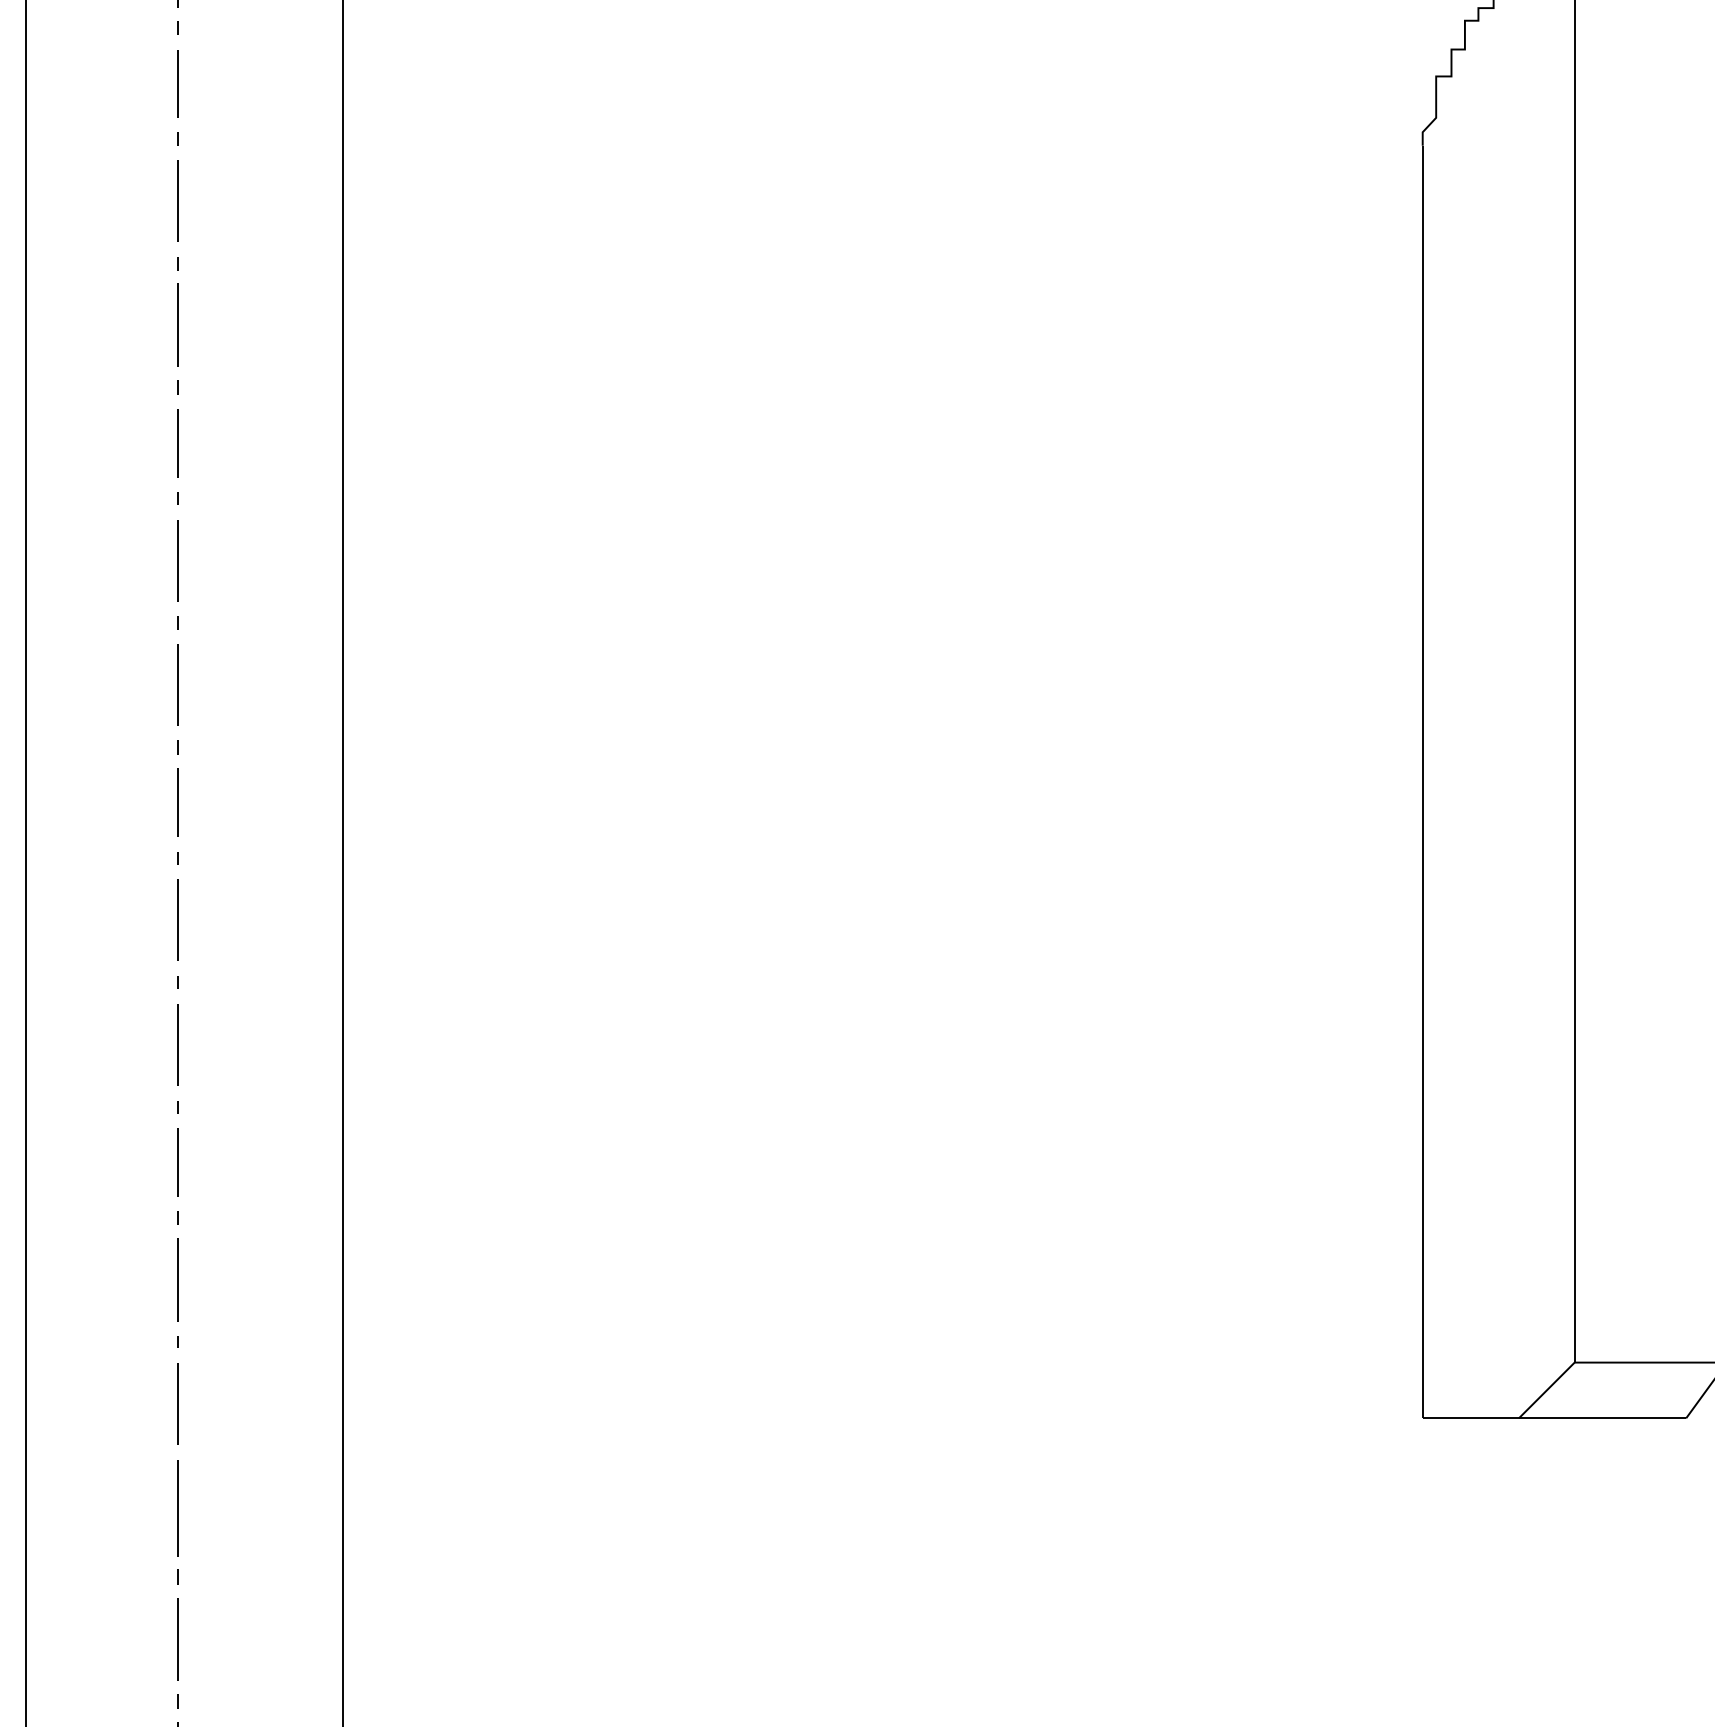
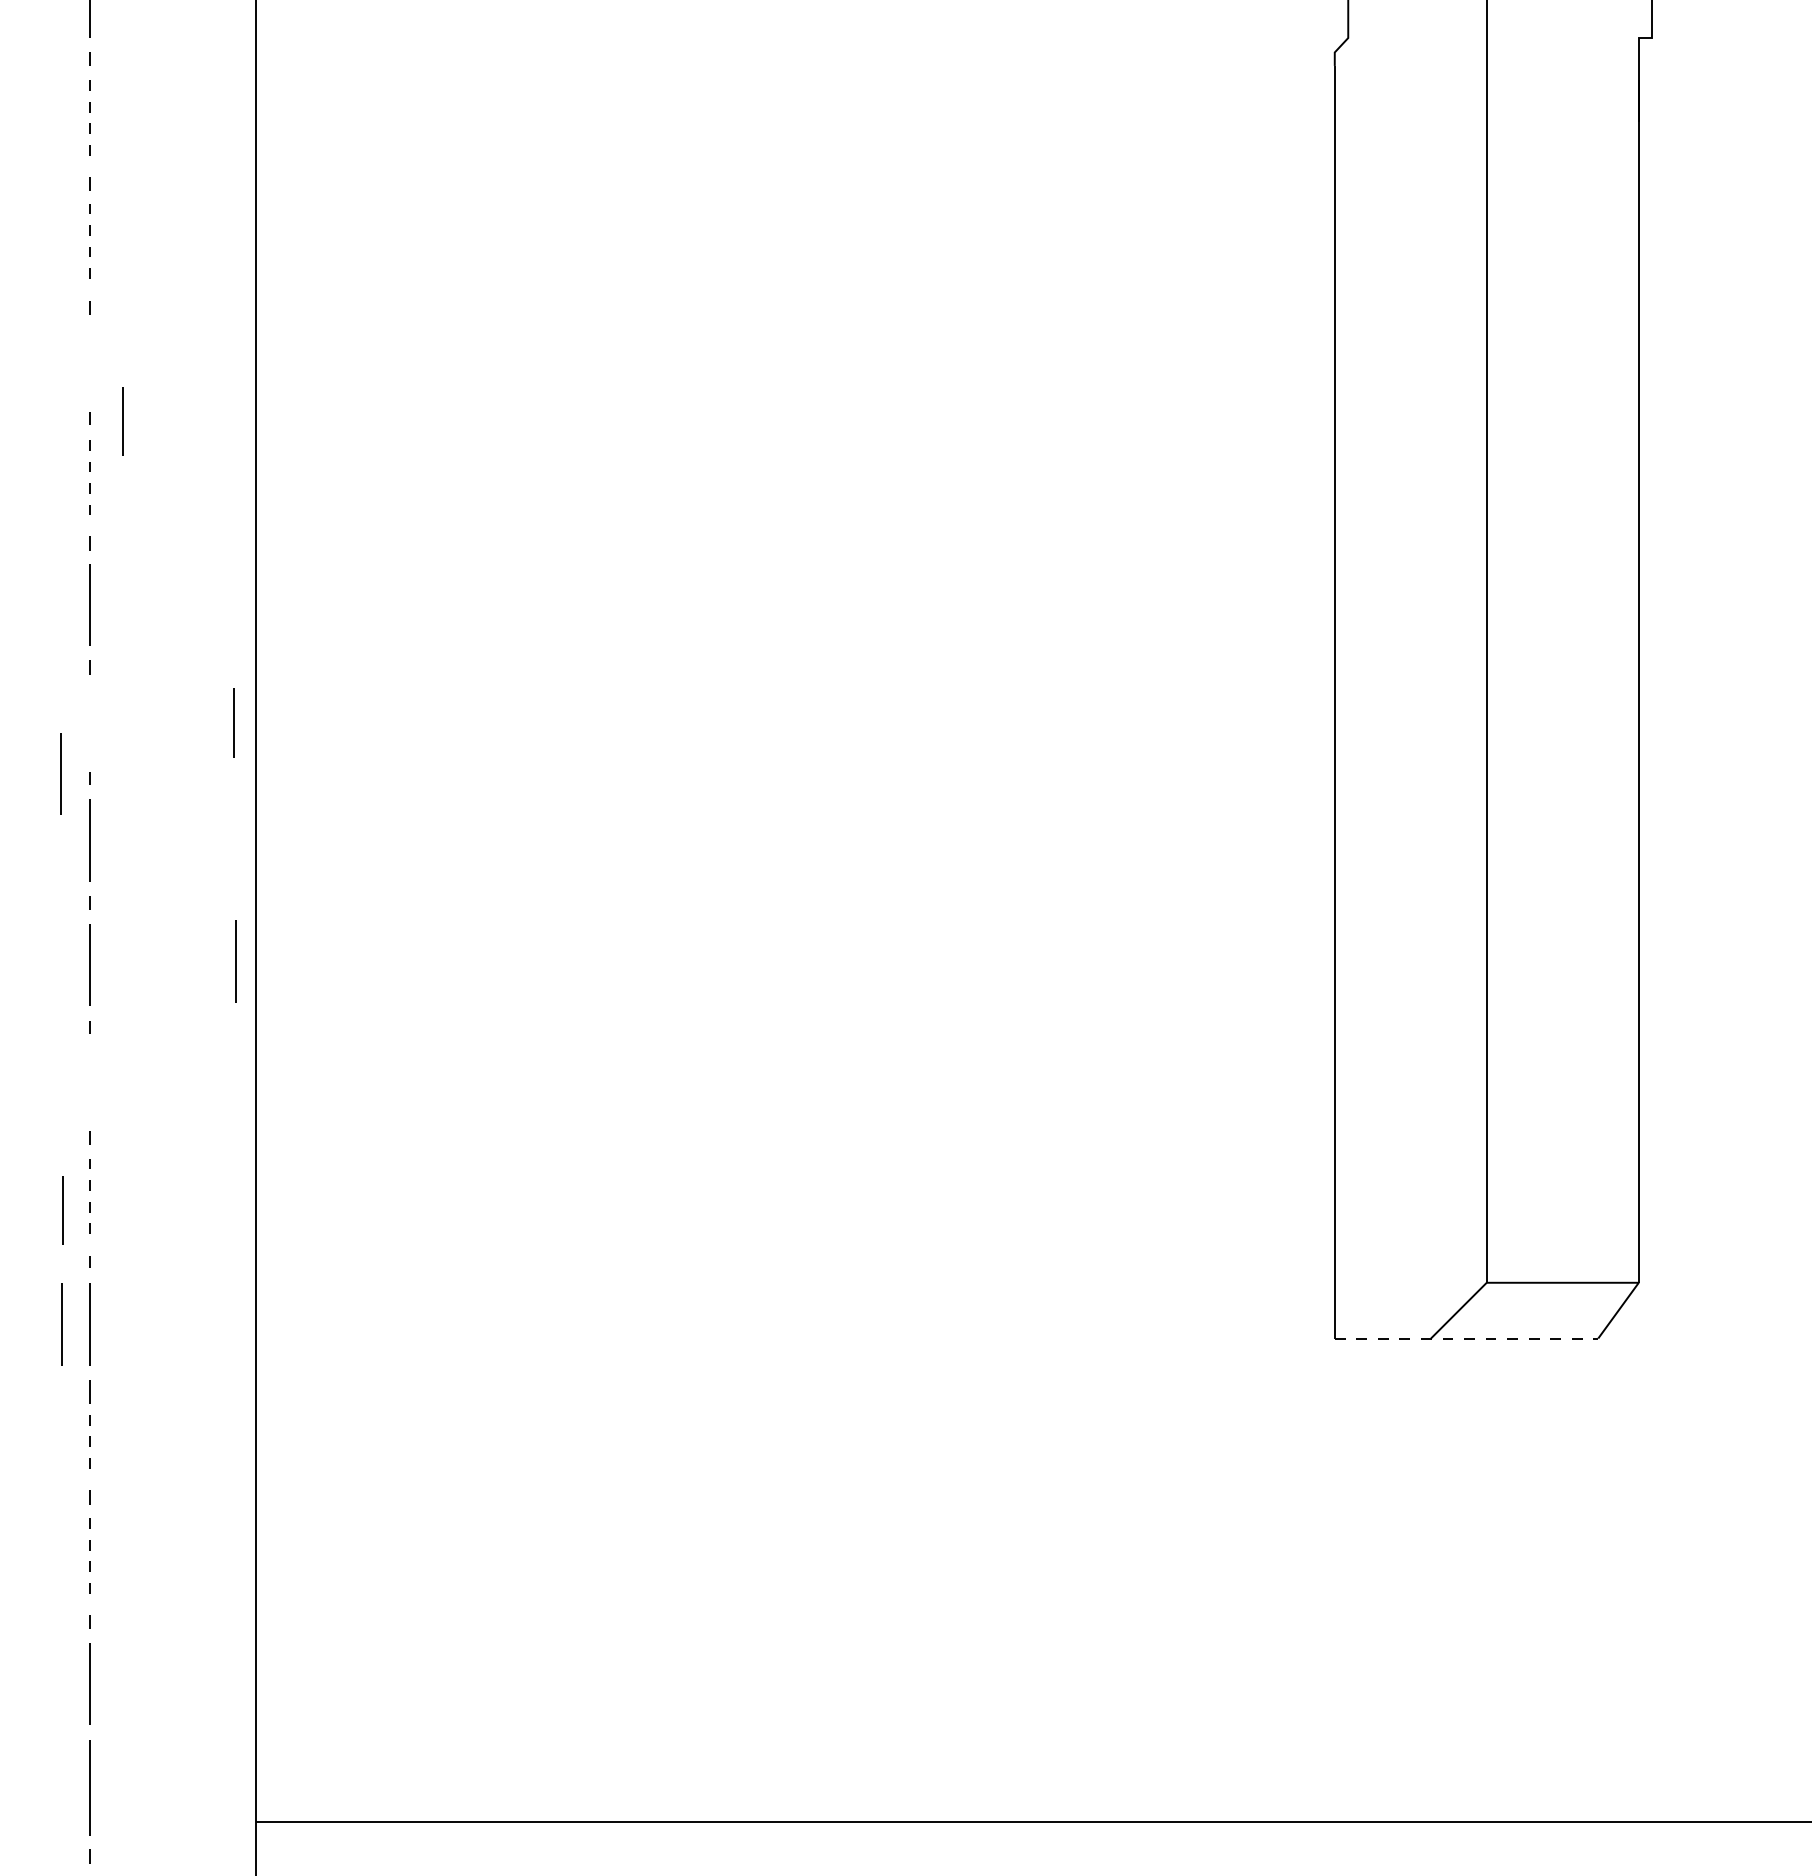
line: (178, 201) -> (90, 121), solid -> dashed
line: (178, 325) -> (90, 245), solid -> dashed
line: (177, 443) -> (122, 421), moved
line: (178, 560) -> (90, 480), solid -> dashed
line: (177, 802) -> (233, 722), moved
line: (148, 853) -> (60, 773), added
line: (323, 1041) -> (235, 961), added
line: (177, 1162) -> (62, 1210), moved
line: (178, 1280) -> (90, 1200), solid -> dashed
line: (149, 1404) -> (61, 1324), added
line: (1554, 1418) -> (1466, 1338), solid -> dashed
line: (178, 1515) -> (90, 1435), solid -> dashed
line: (178, 1640) -> (90, 1560), solid -> dashed

